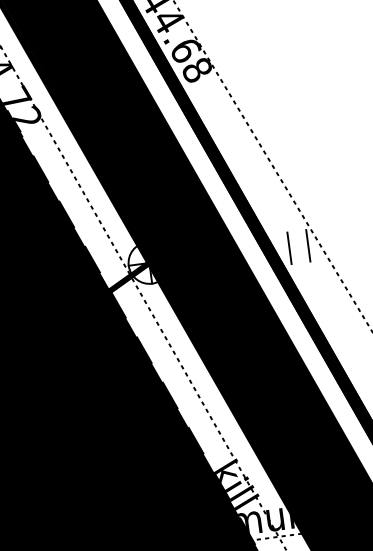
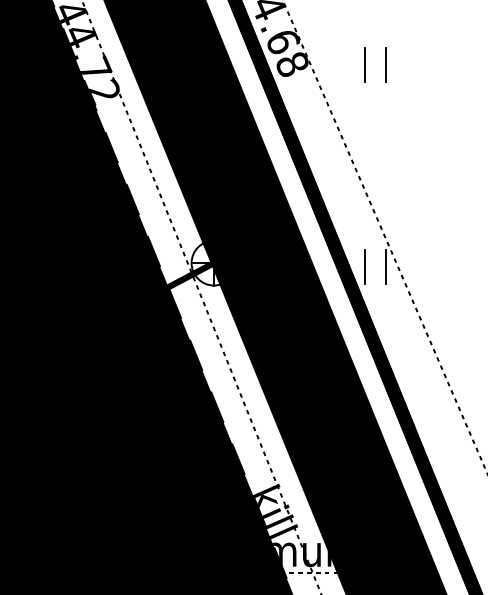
part: (264, 61) -> (365, 64), added

